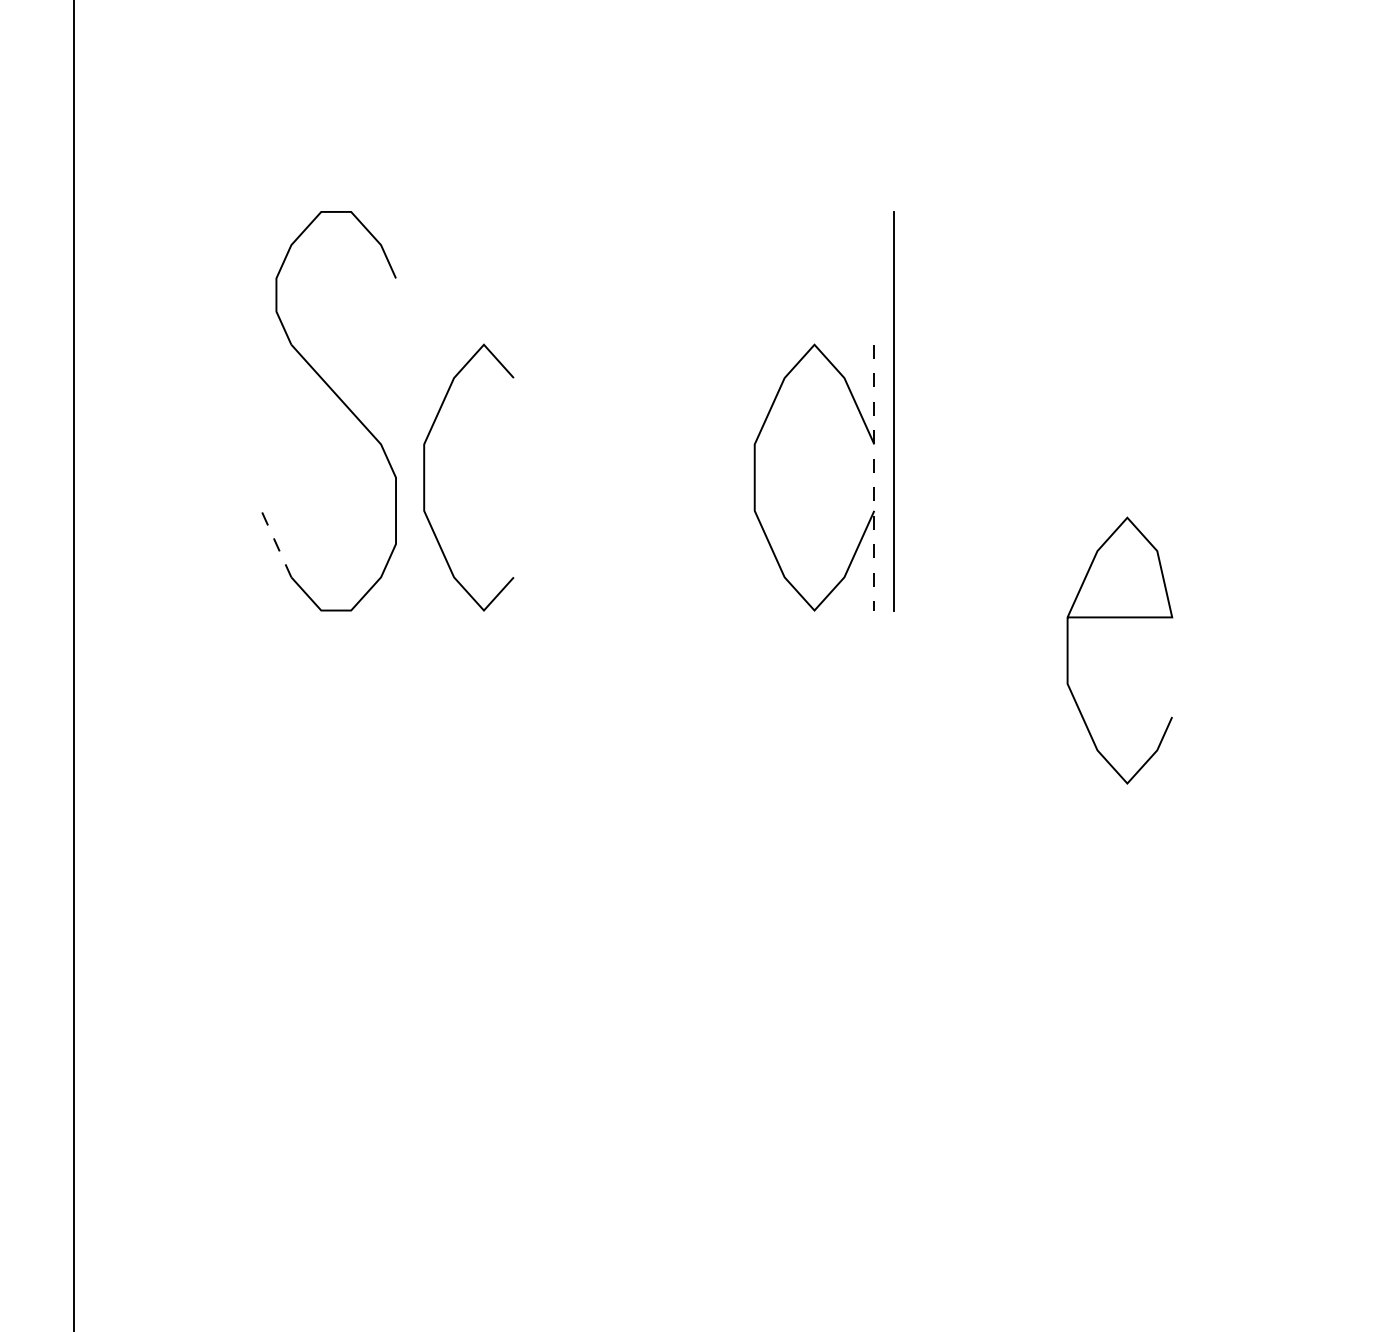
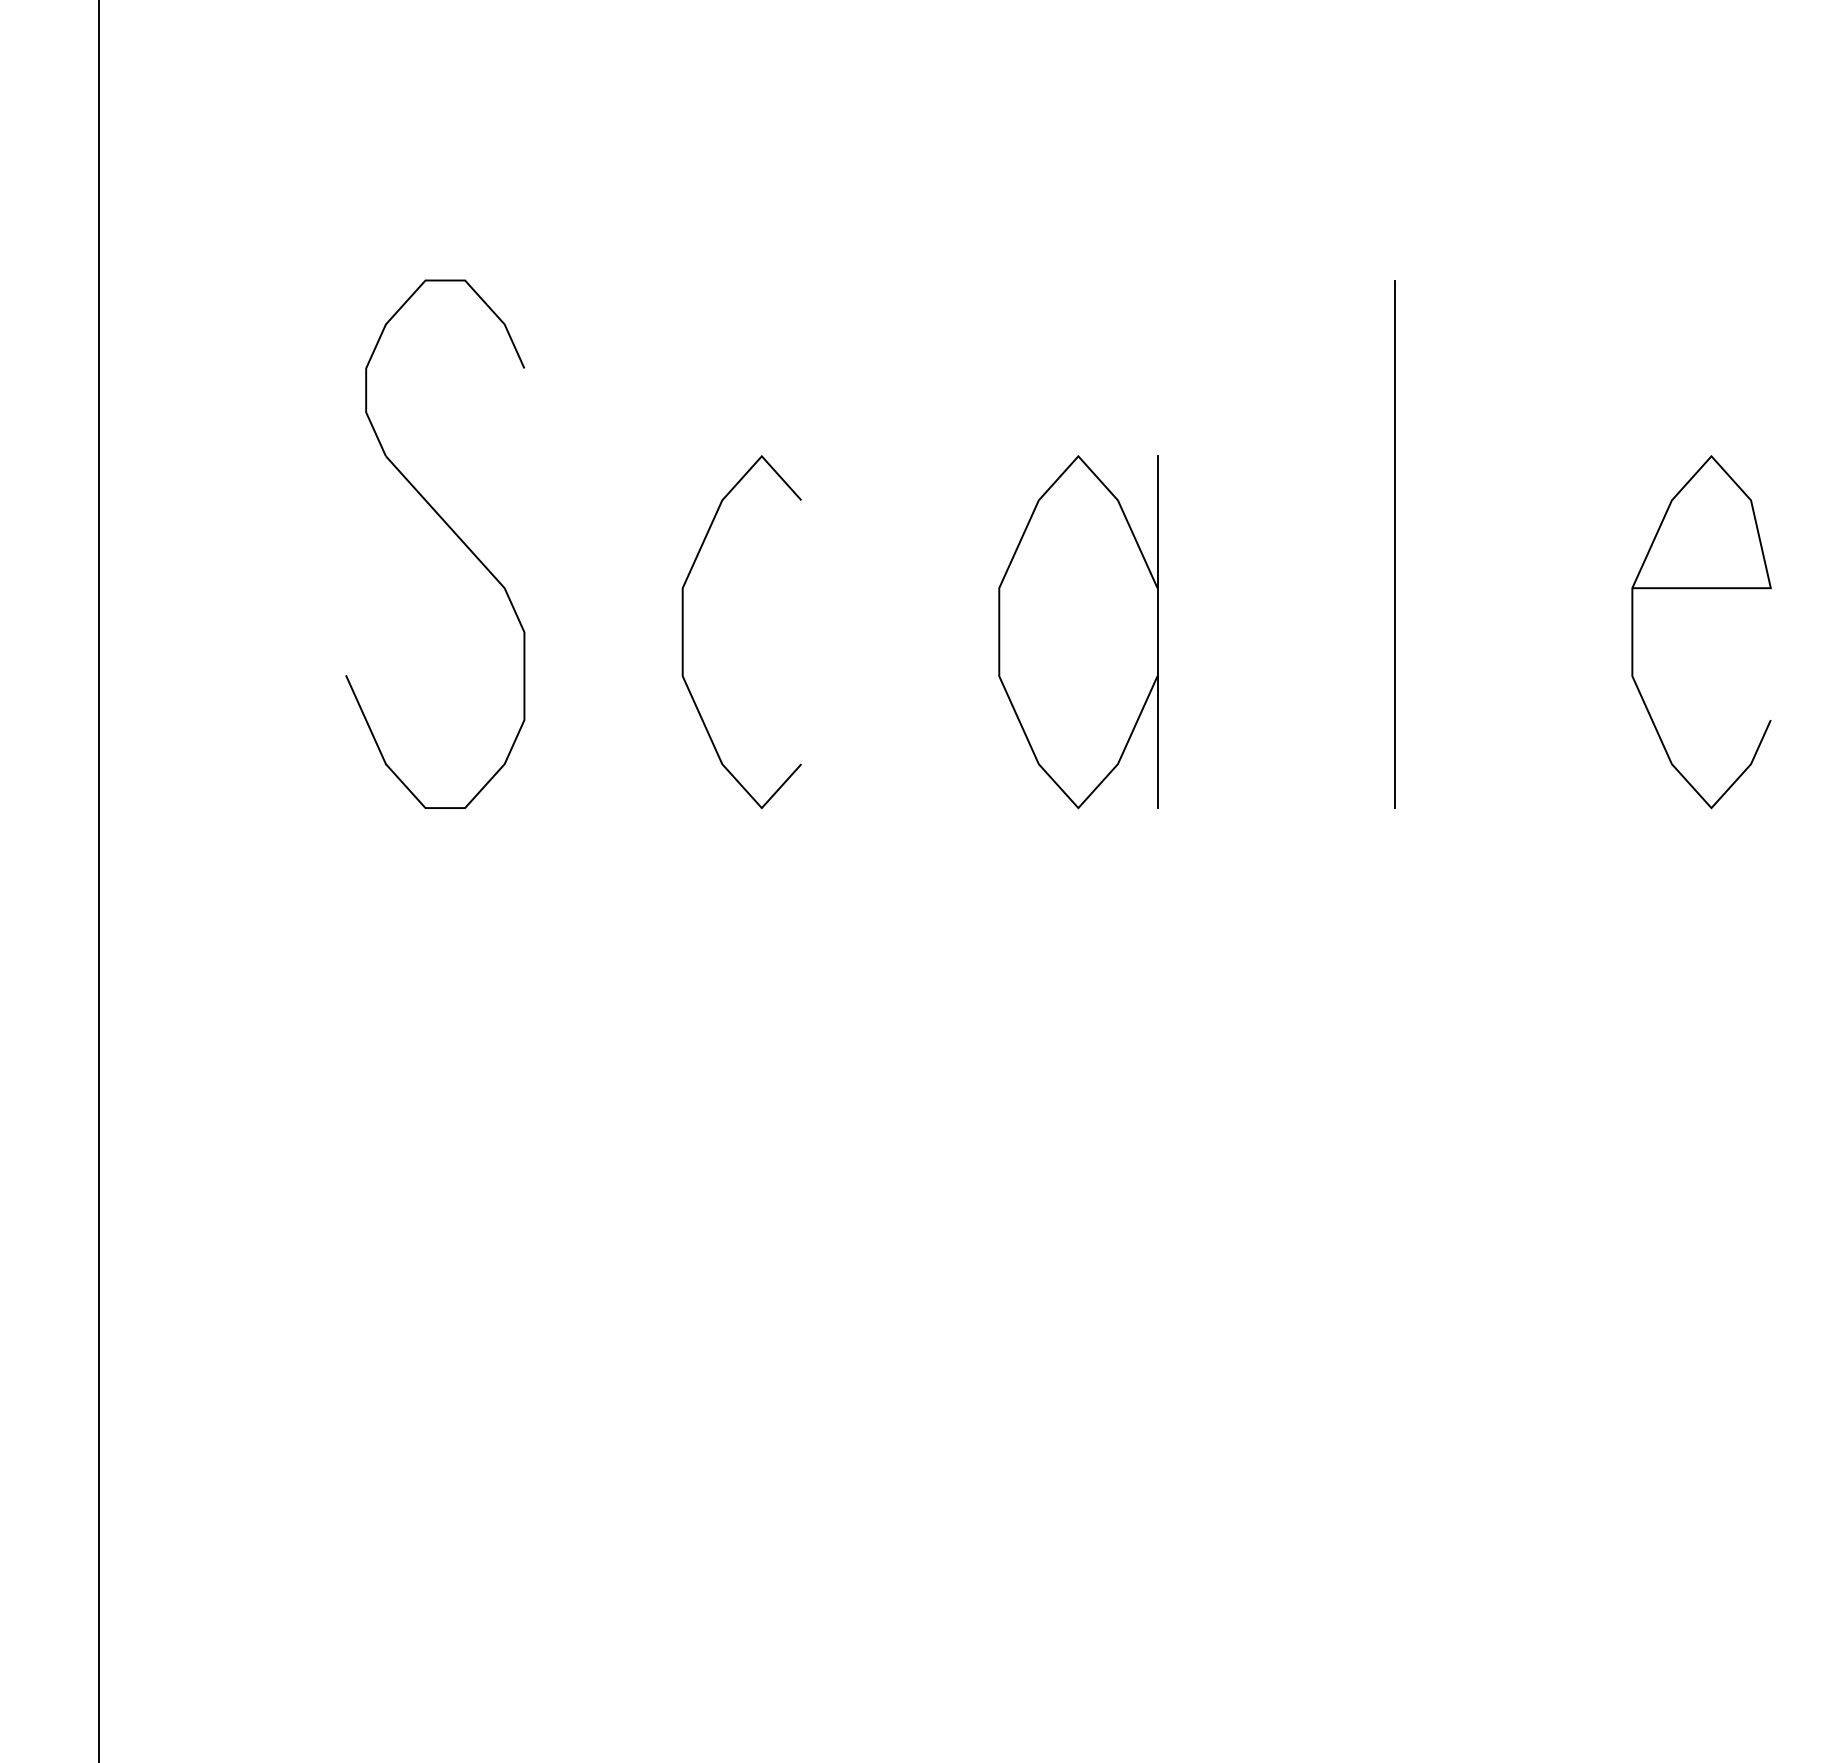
line: (893, 411) -> (1394, 544), moved
curve: (424, 477) -> (683, 632), moved
line: (874, 477) -> (1157, 632), dashed -> solid
line: (275, 543) -> (365, 719), dashed -> solid
curve: (1119, 618) -> (1701, 589), moved

